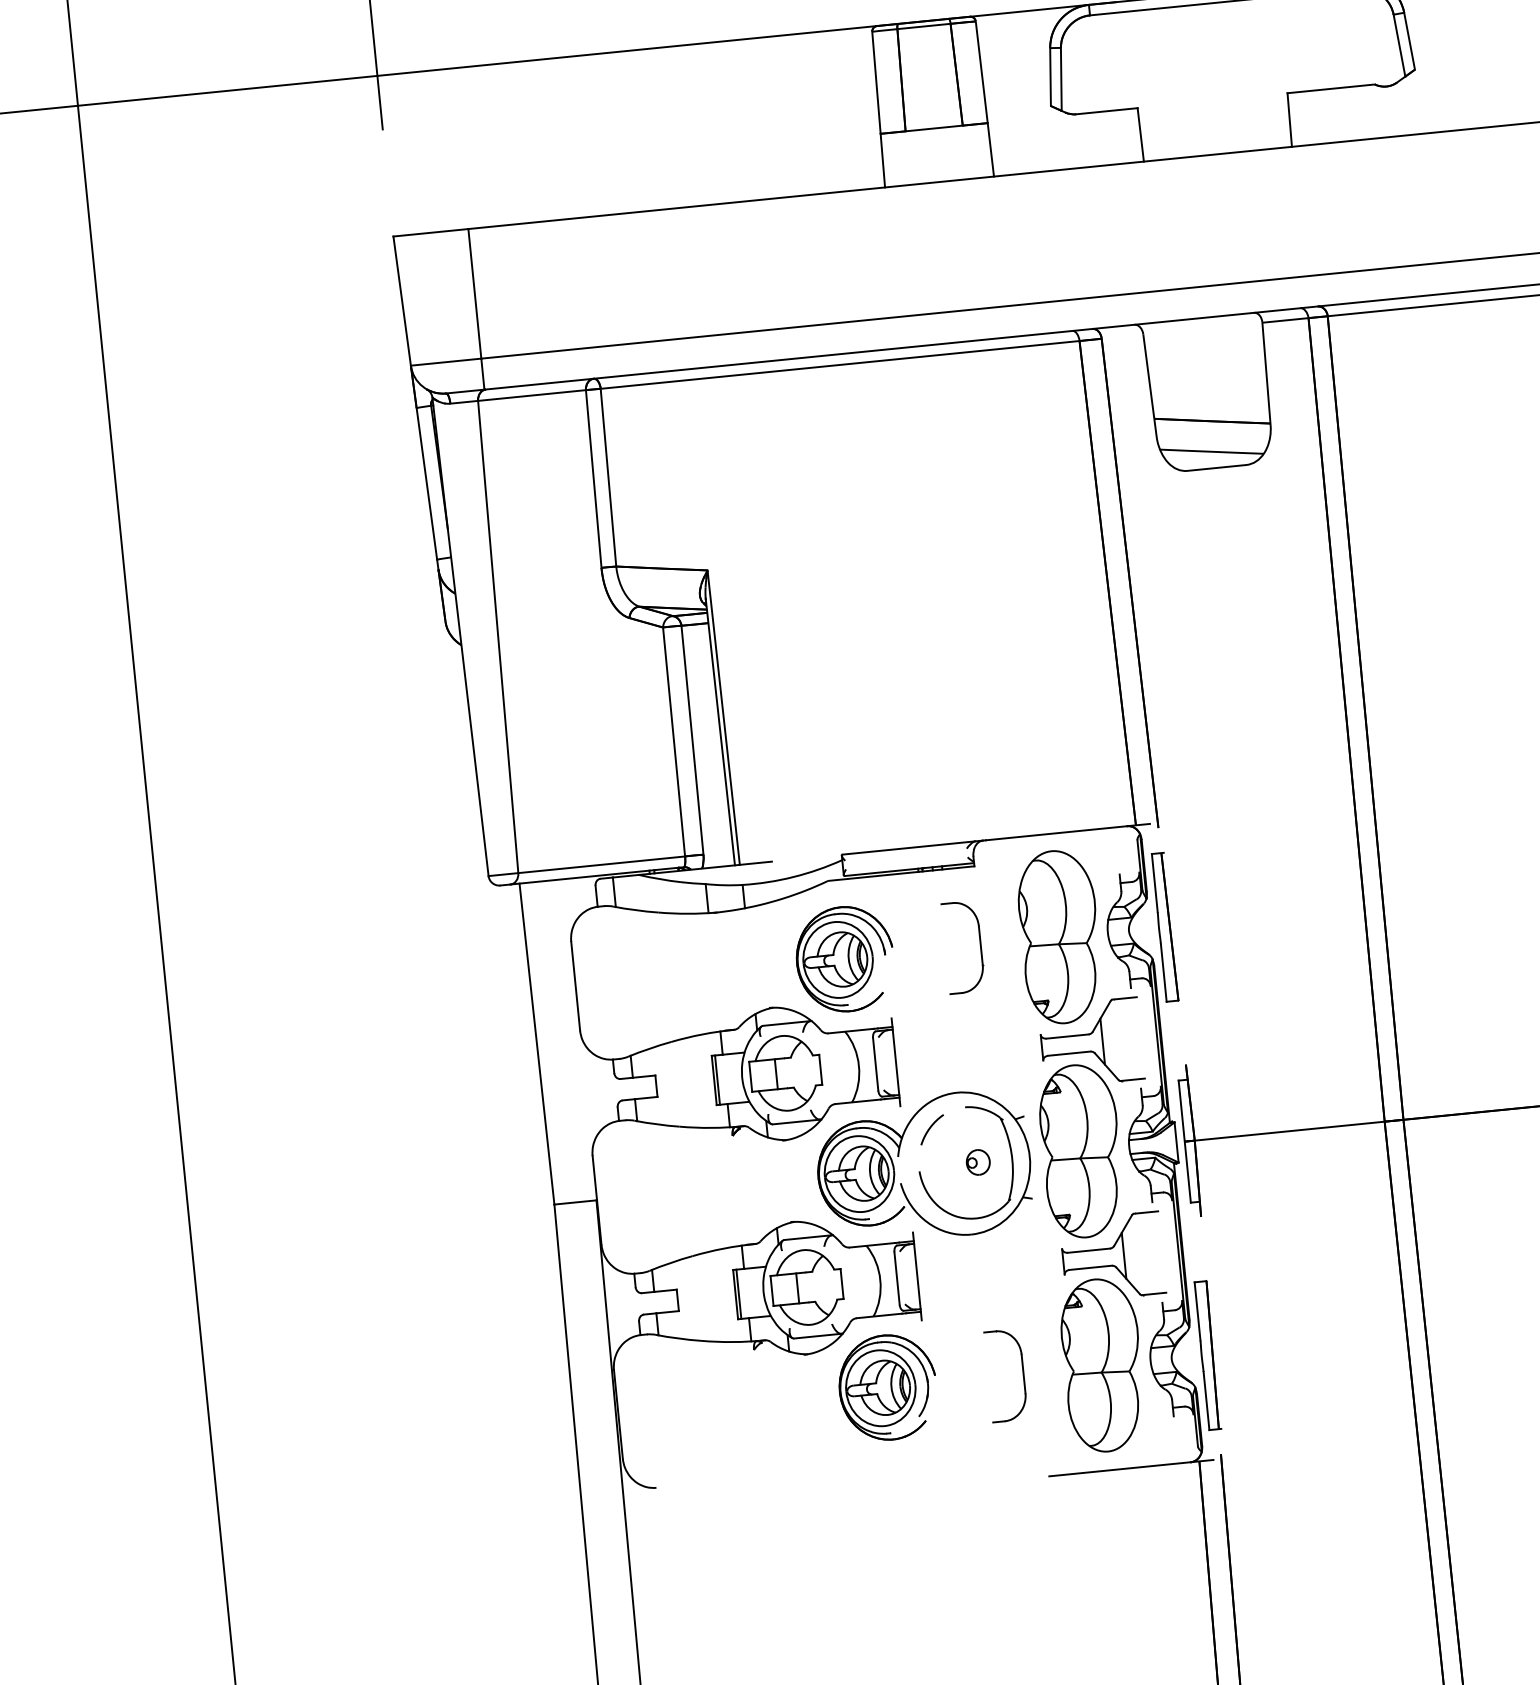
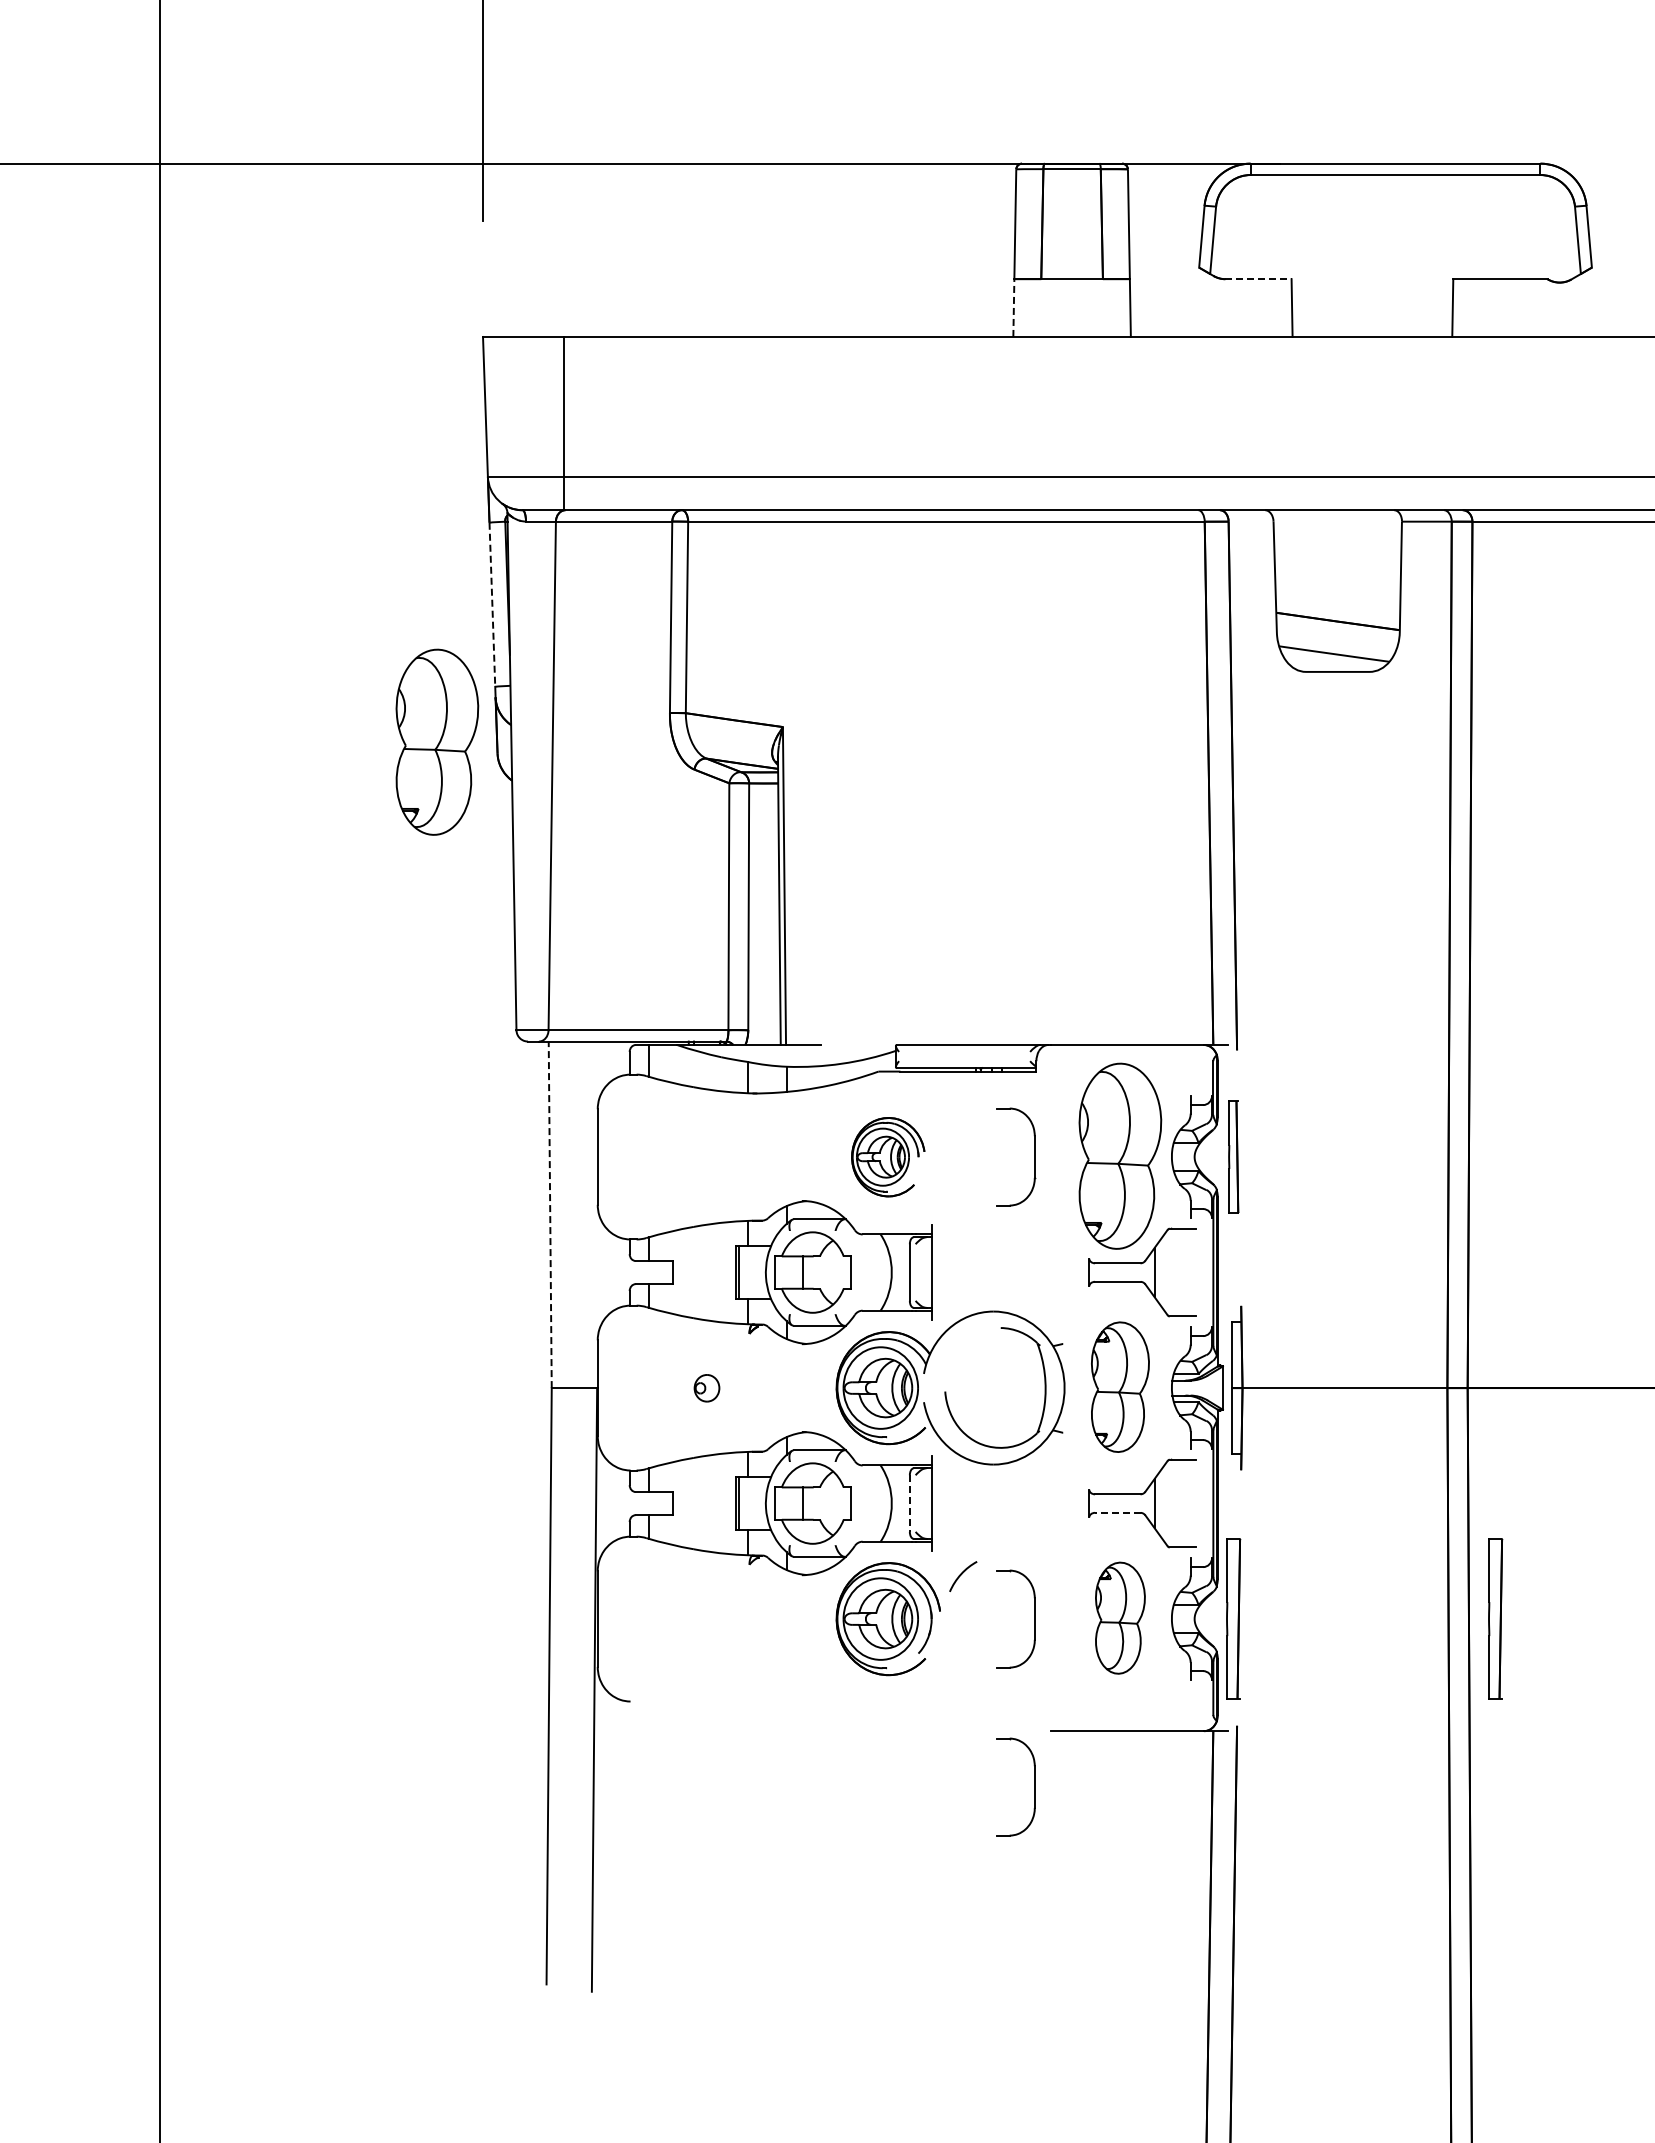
line: (1106, 111) -> (1258, 279), solid -> dashed
line: (882, 161) -> (1013, 308), solid -> dashed
line: (427, 484) -> (492, 605), solid -> dashed
part: (388, 615) -> (437, 741), added
part: (1164, 926) -> (1233, 1156), size x0.7
part: (844, 959) -> (887, 1157), size x0.7
line: (537, 1043) -> (550, 1214), solid -> dashed
curve: (931, 1128) -> (962, 1574), moved
part: (1081, 1150) -> (1120, 1386), size x0.7
part: (977, 1162) -> (706, 1388), moved
line: (1090, 1267) -> (1117, 1512), solid -> dashed
line: (896, 1279) -> (909, 1504), solid -> dashed
part: (1450, 1330) -> (1495, 1618), added
part: (1102, 1364) -> (1120, 1617), size x0.6
part: (1038, 1529) -> (1034, 1786), added

